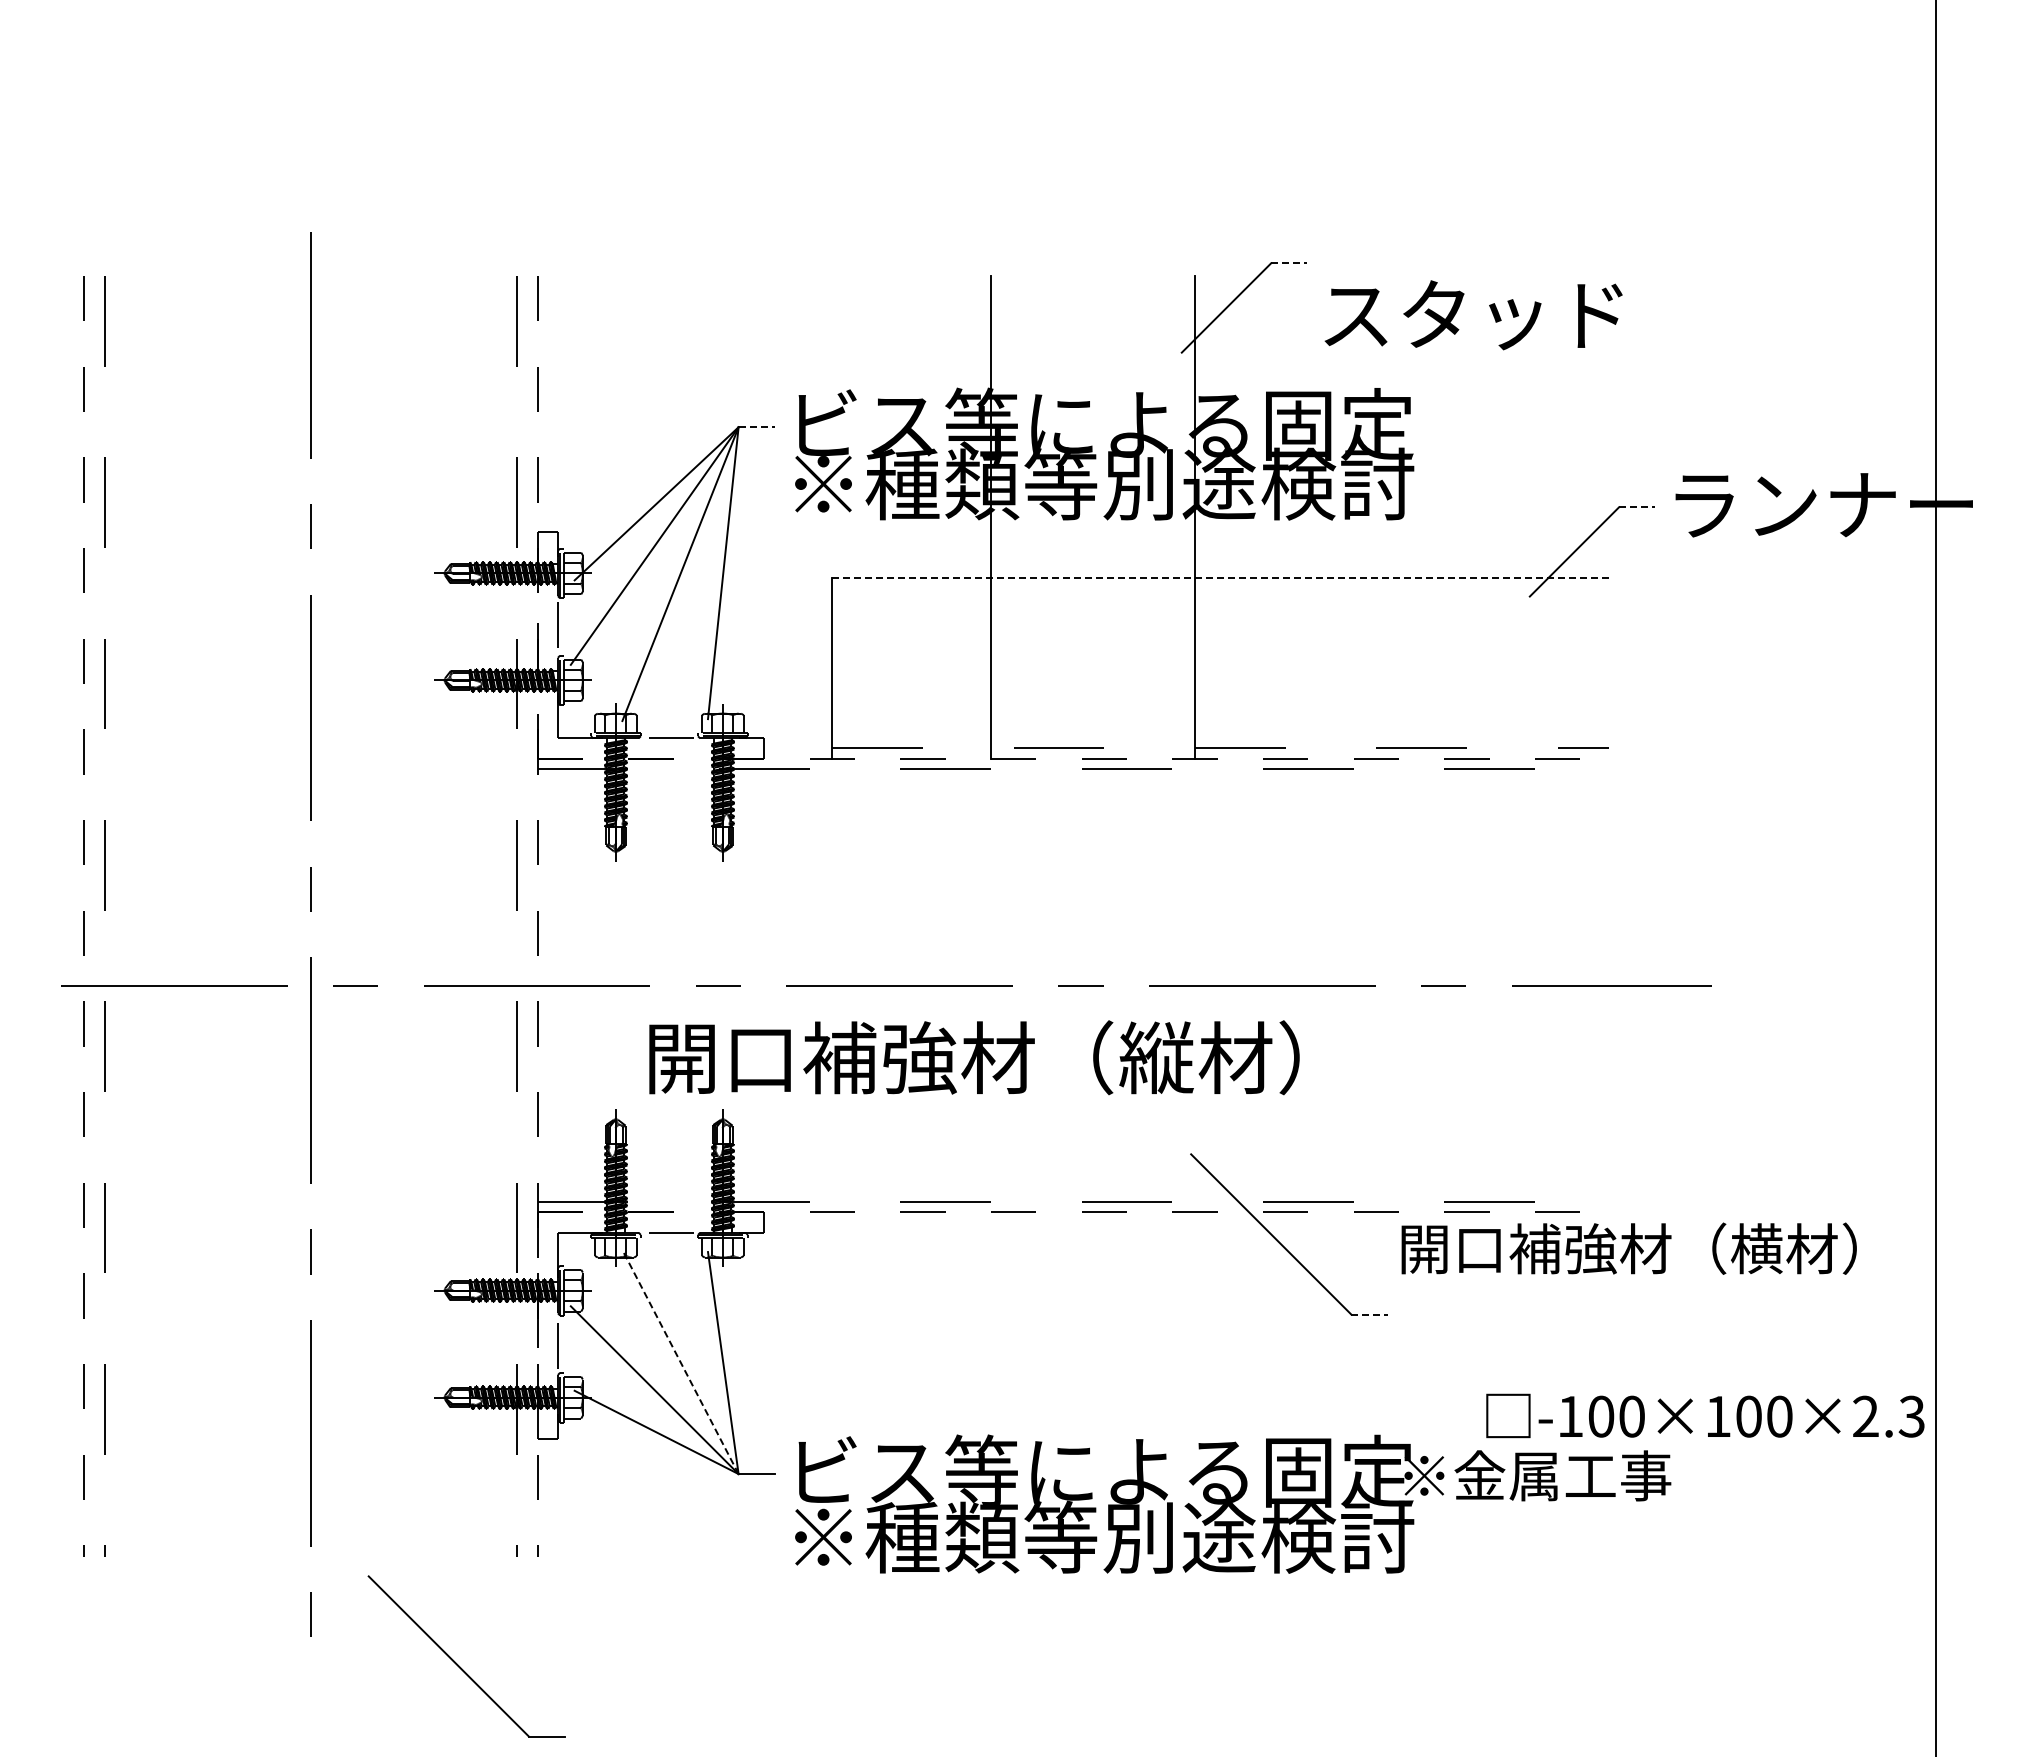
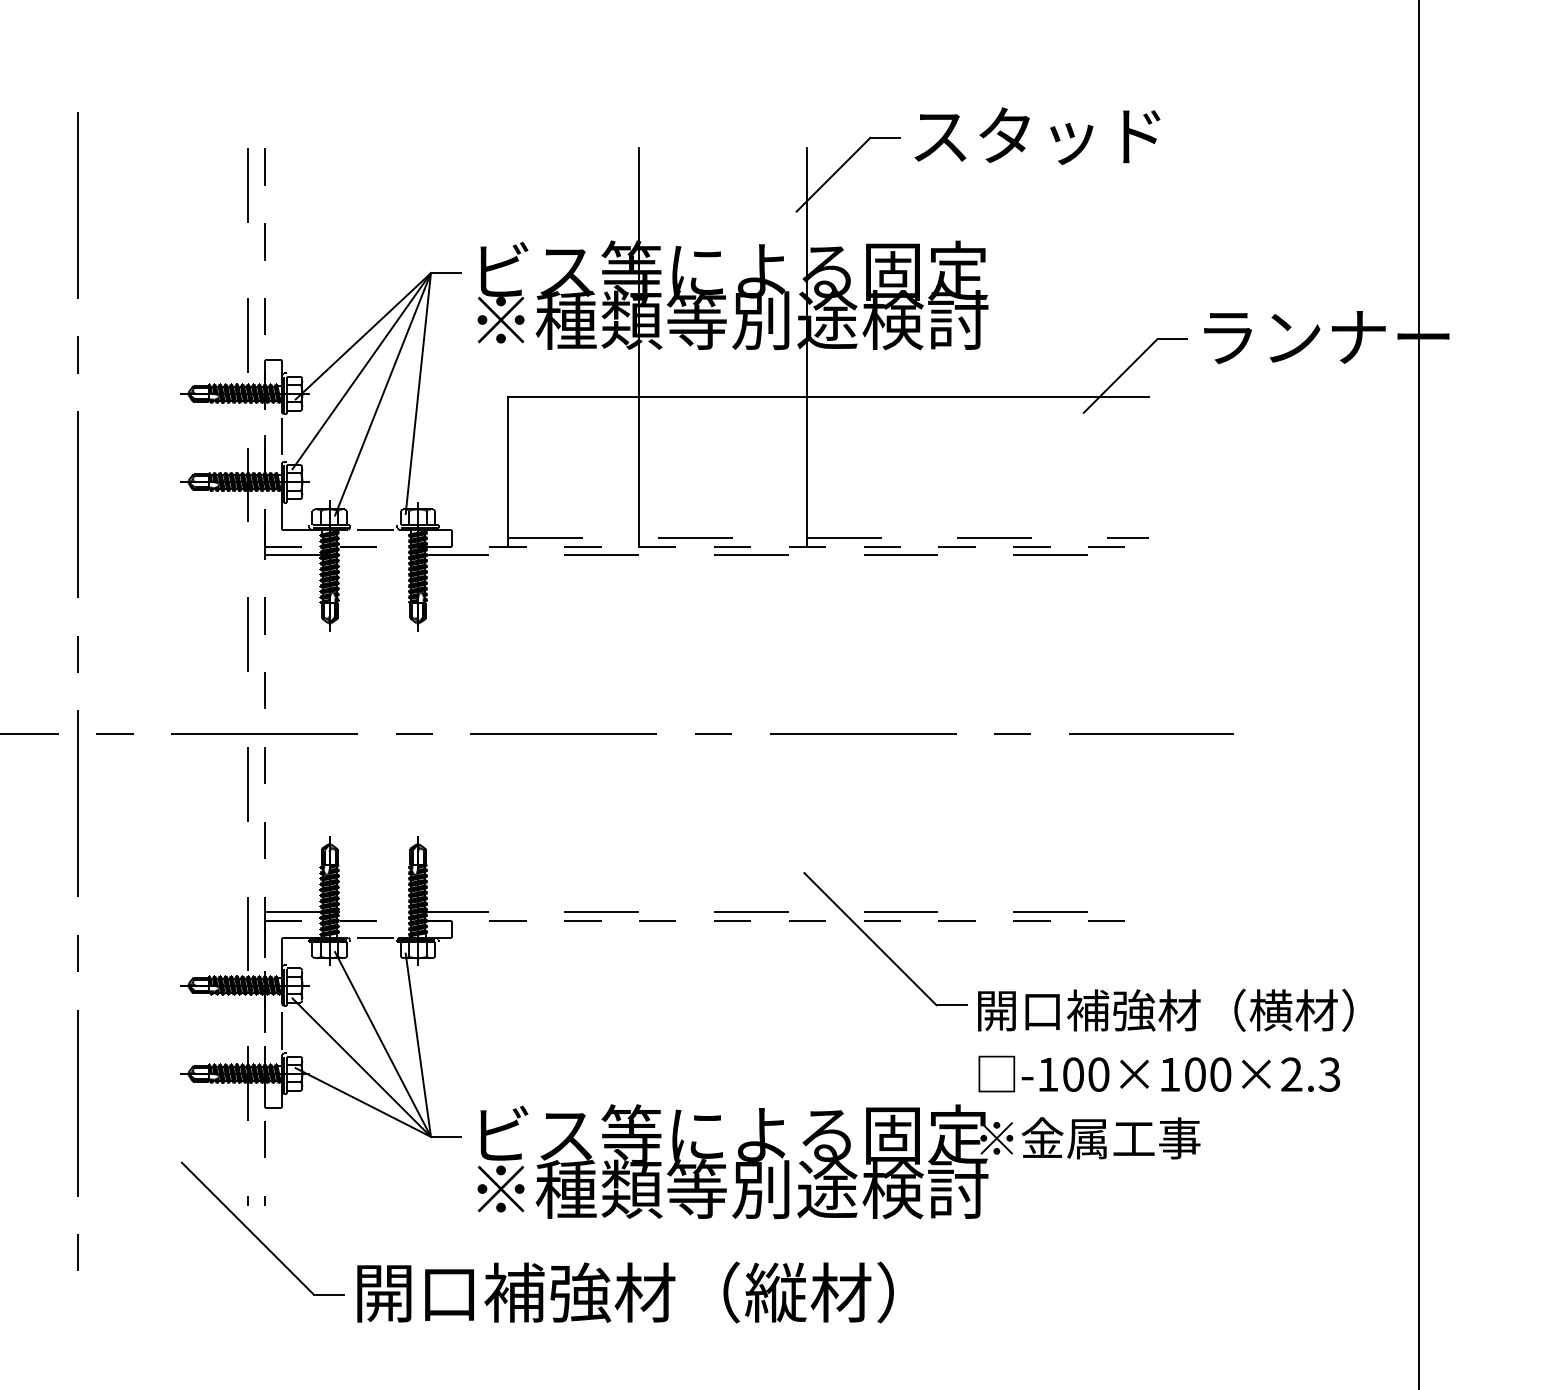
line: (1289, 263) -> (885, 138), dashed -> solid
text: (1473, 315) -> (1037, 136), moved
line: (757, 427) -> (446, 273), dashed -> solid
line: (1637, 507) -> (1172, 339), dashed -> solid
line: (1221, 577) -> (829, 397), dashed -> solid
text: (974, 1057) -> (625, 1292), moved
text: (1628, 1248) -> (1165, 1010), moved
line: (1370, 1314) -> (952, 1005), dashed -> solid
line: (680, 1361) -> (383, 1043), dashed -> solid
text: (1705, 1415) -> (1159, 1073), moved
part: (458, 1664) -> (255, 1235), moved

